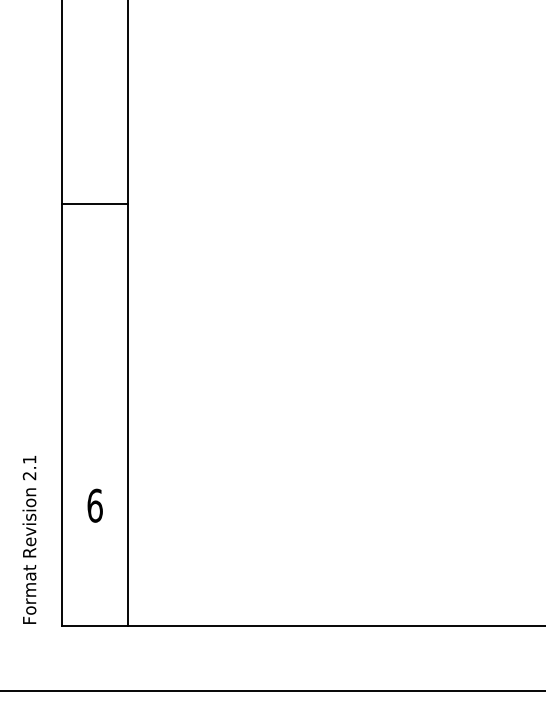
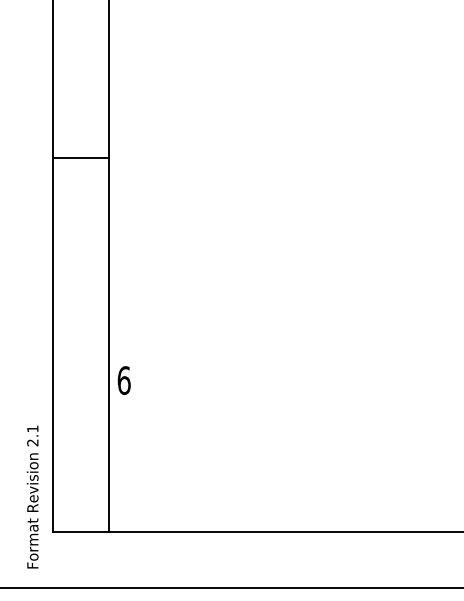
line: (95, 204) -> (81, 158), moved
text: (94, 505) -> (123, 380), moved
text: (29, 539) -> (32, 496), moved

